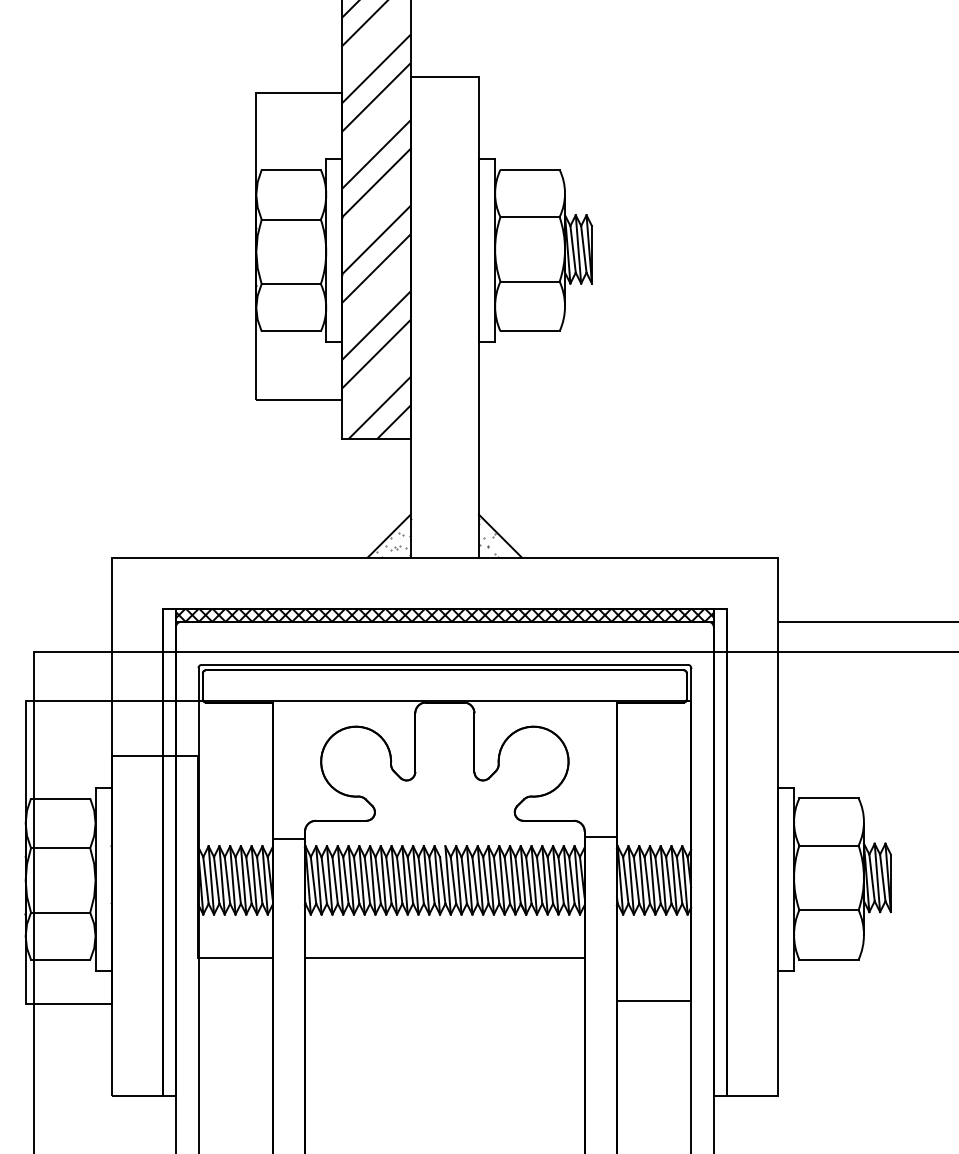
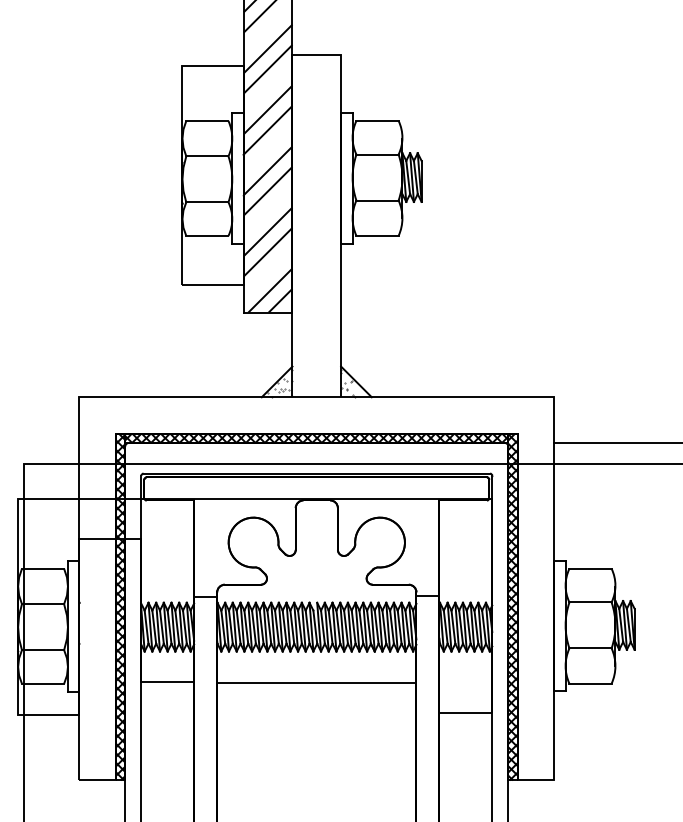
hatch: (169, 851) -> (120, 606), added
hatch: (719, 851) -> (512, 606), added

